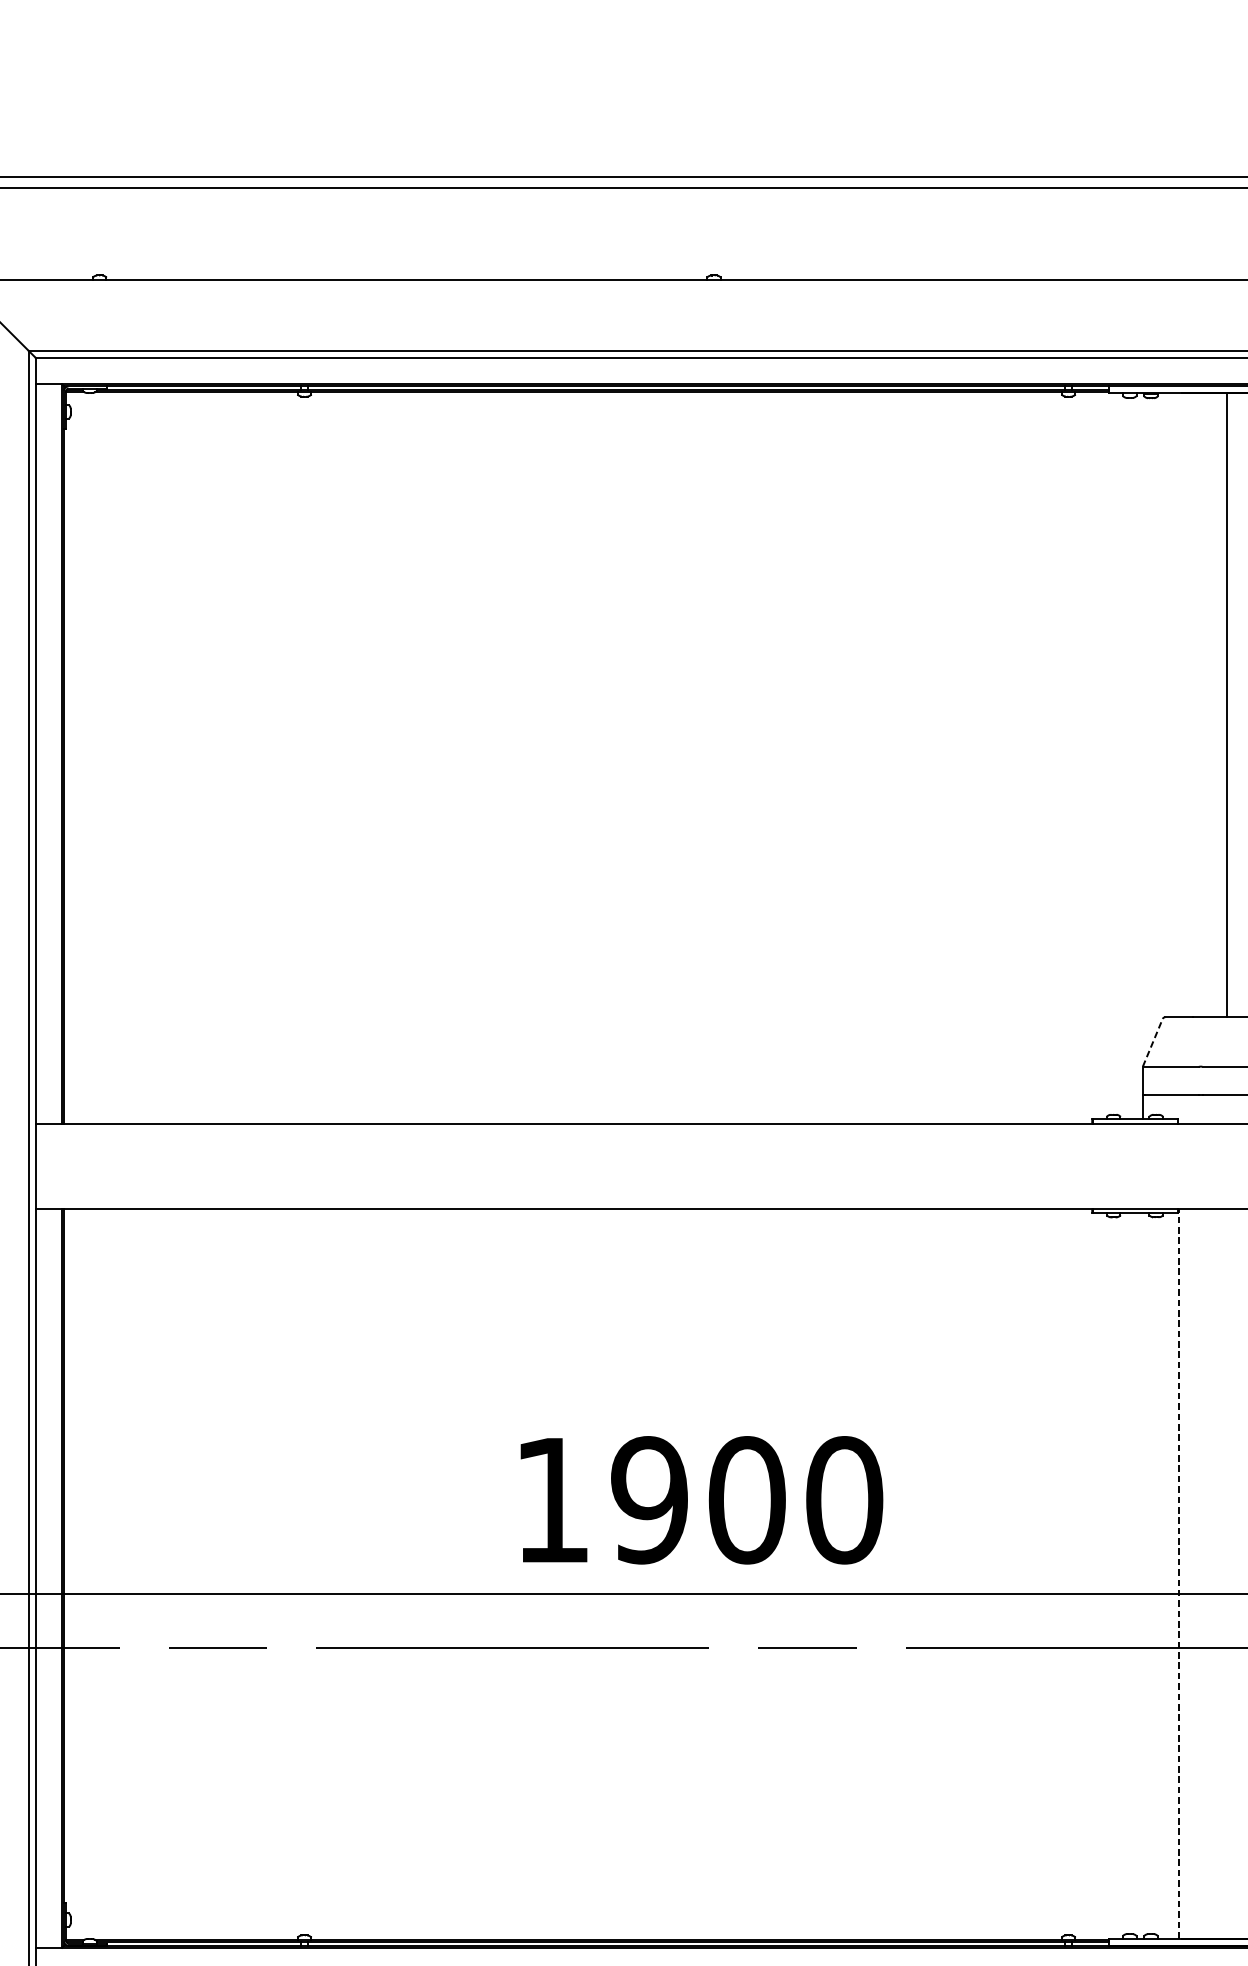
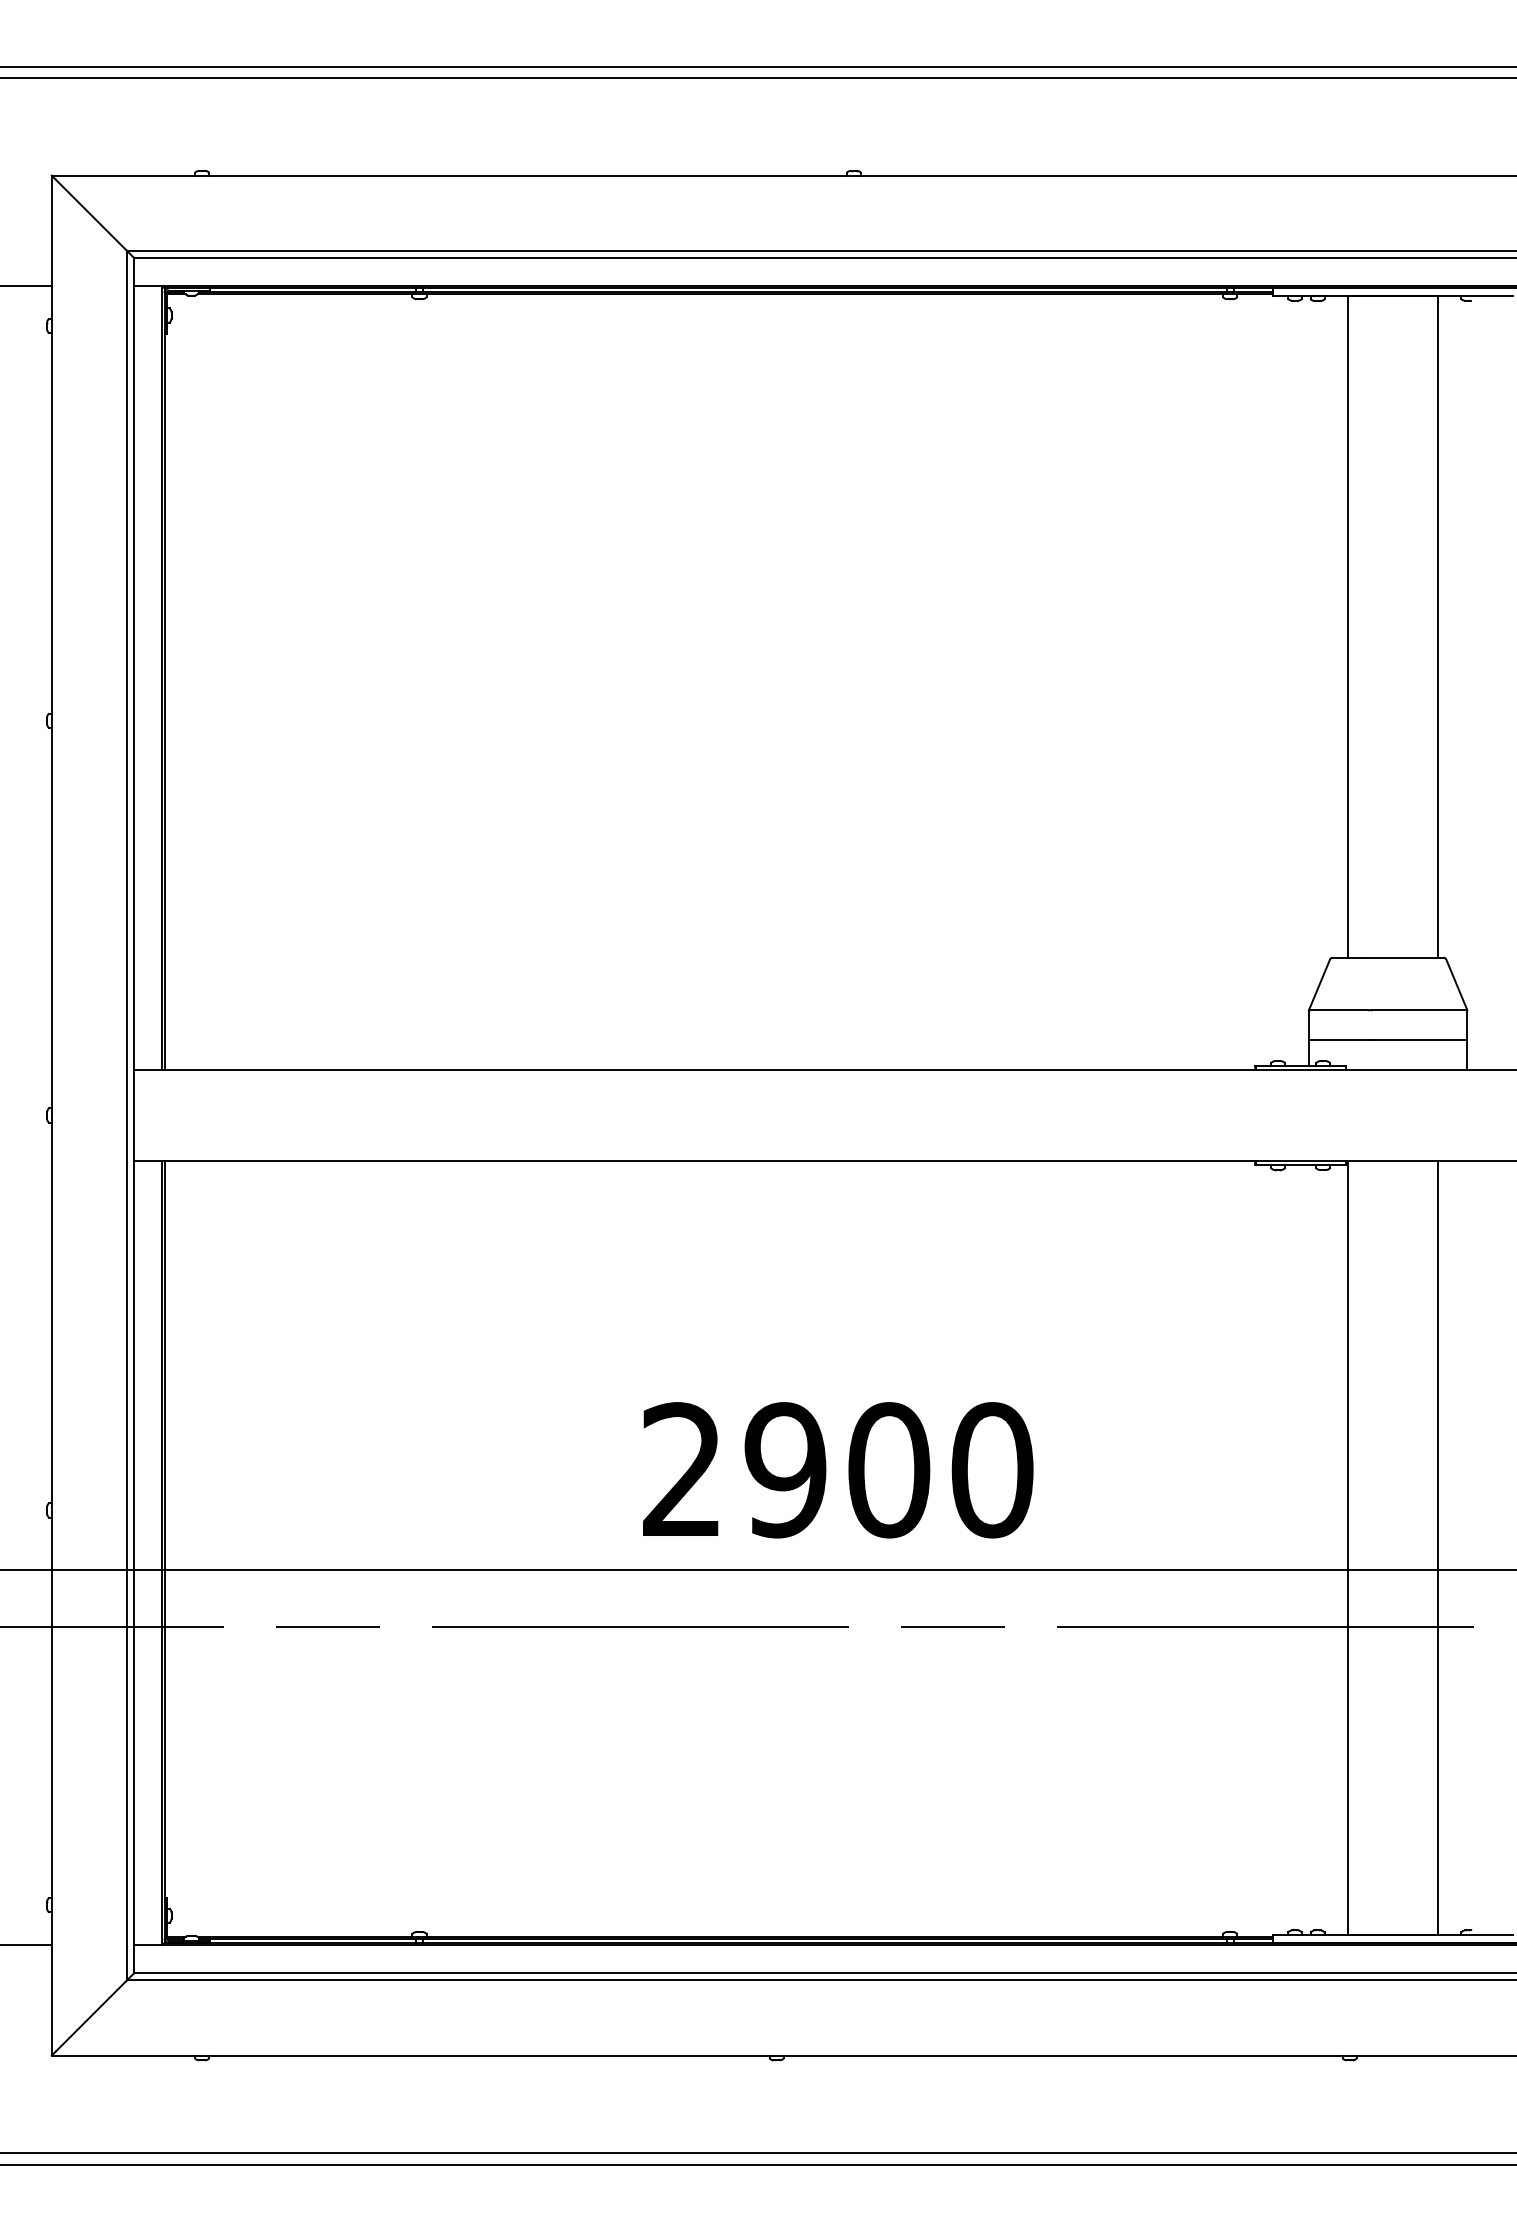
line: (1227, 705) -> (1347, 626), moved
line: (1152, 1042) -> (1319, 984), dashed -> solid
text: (551, 1498) -> (681, 1468), 1900 -> 2900
line: (1179, 1573) -> (1347, 1547), dashed -> solid

